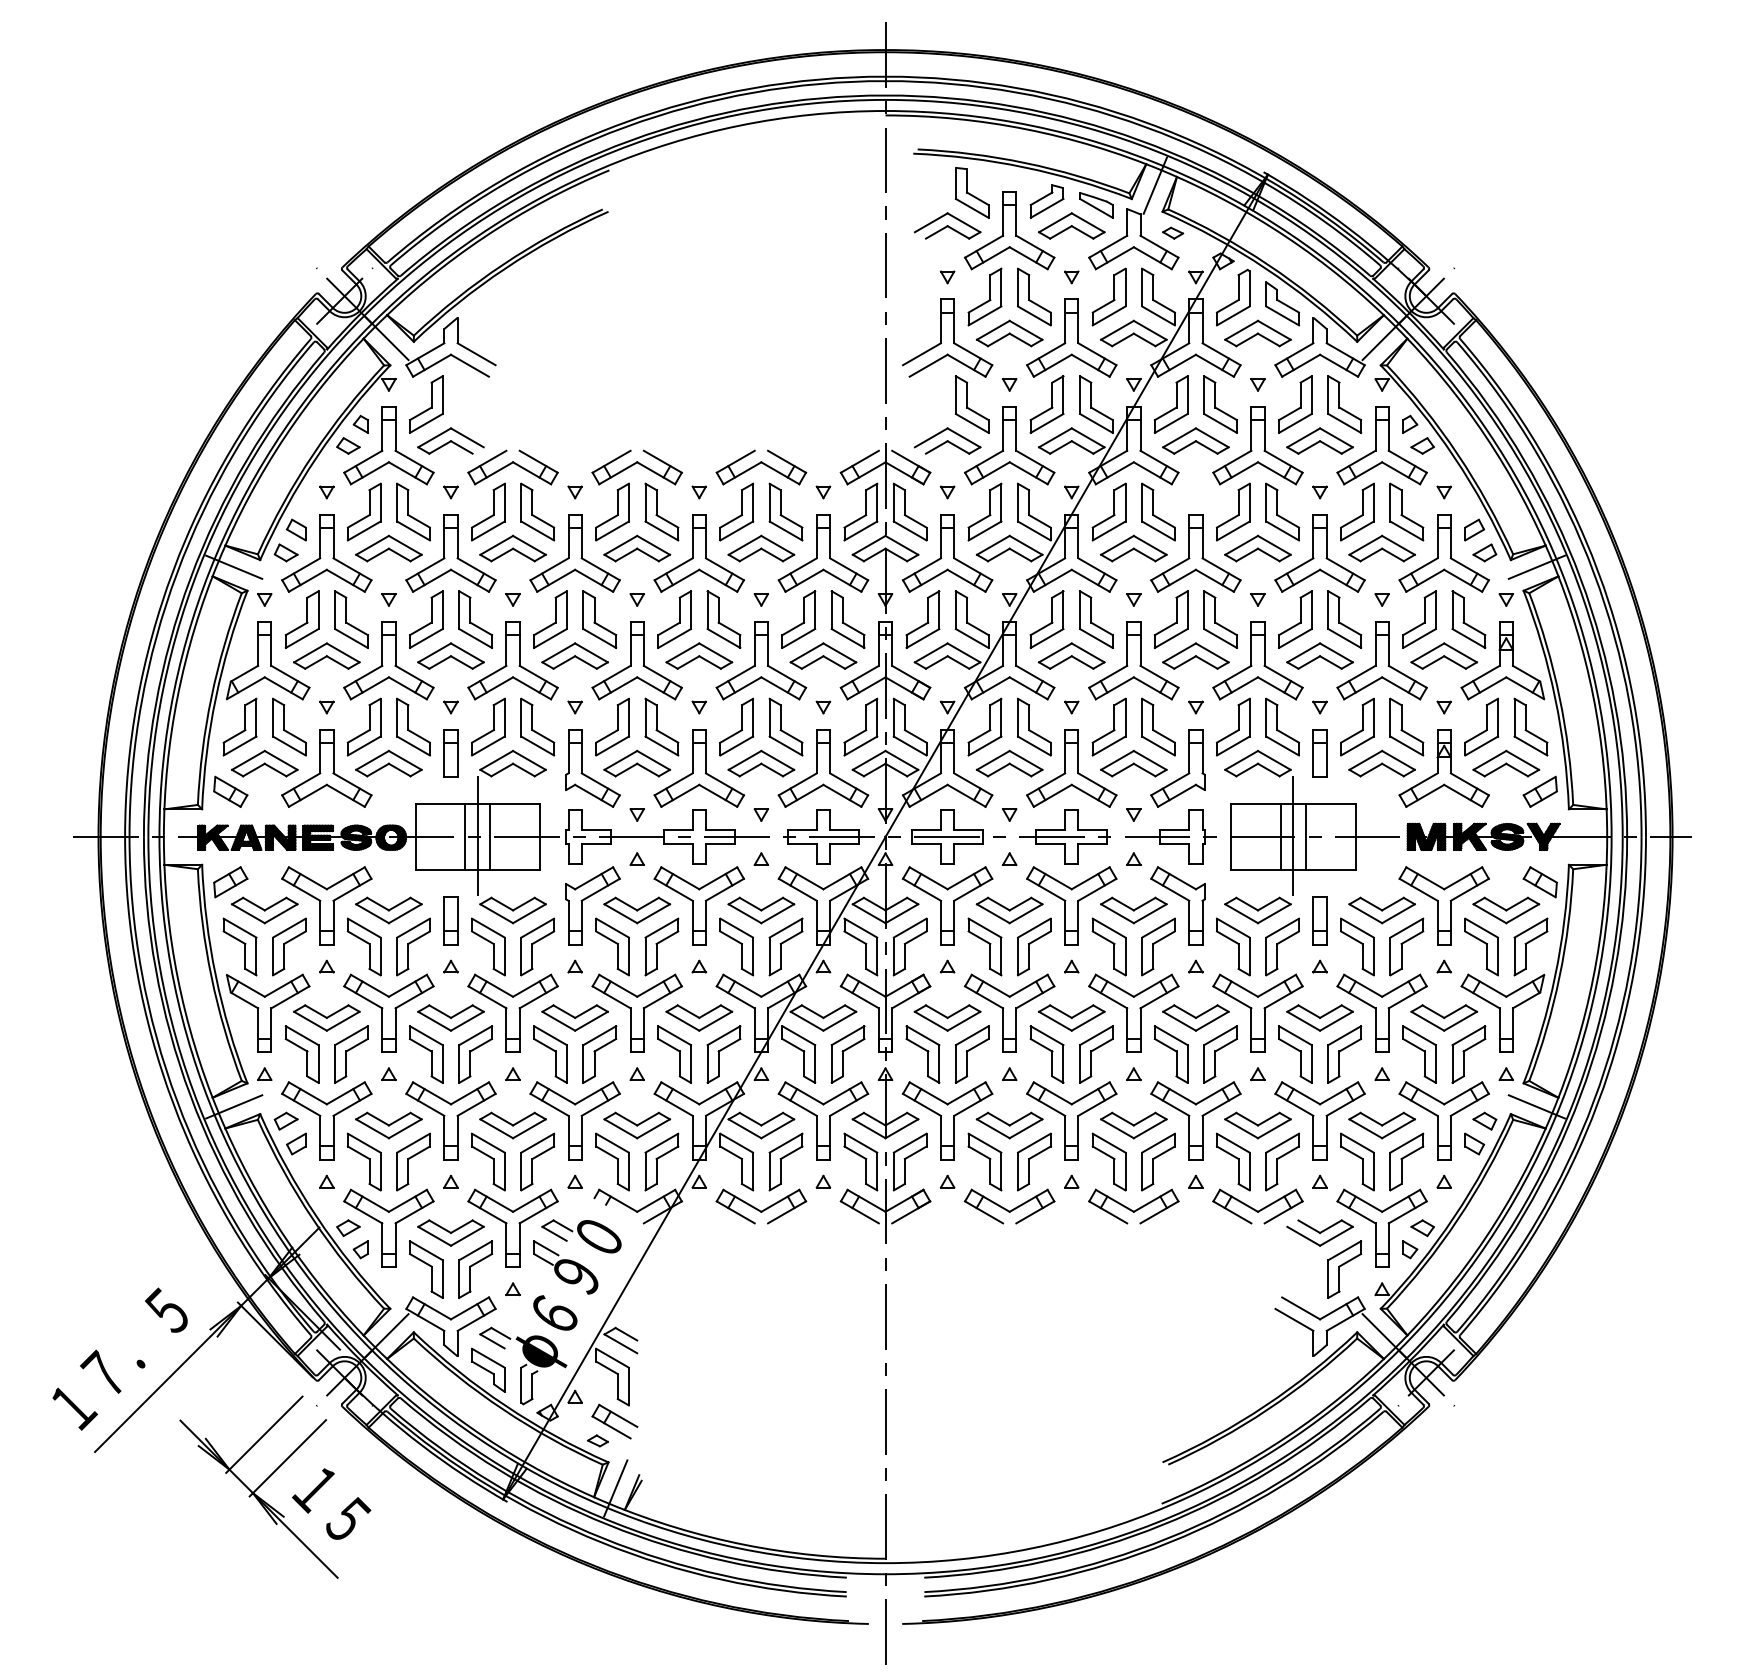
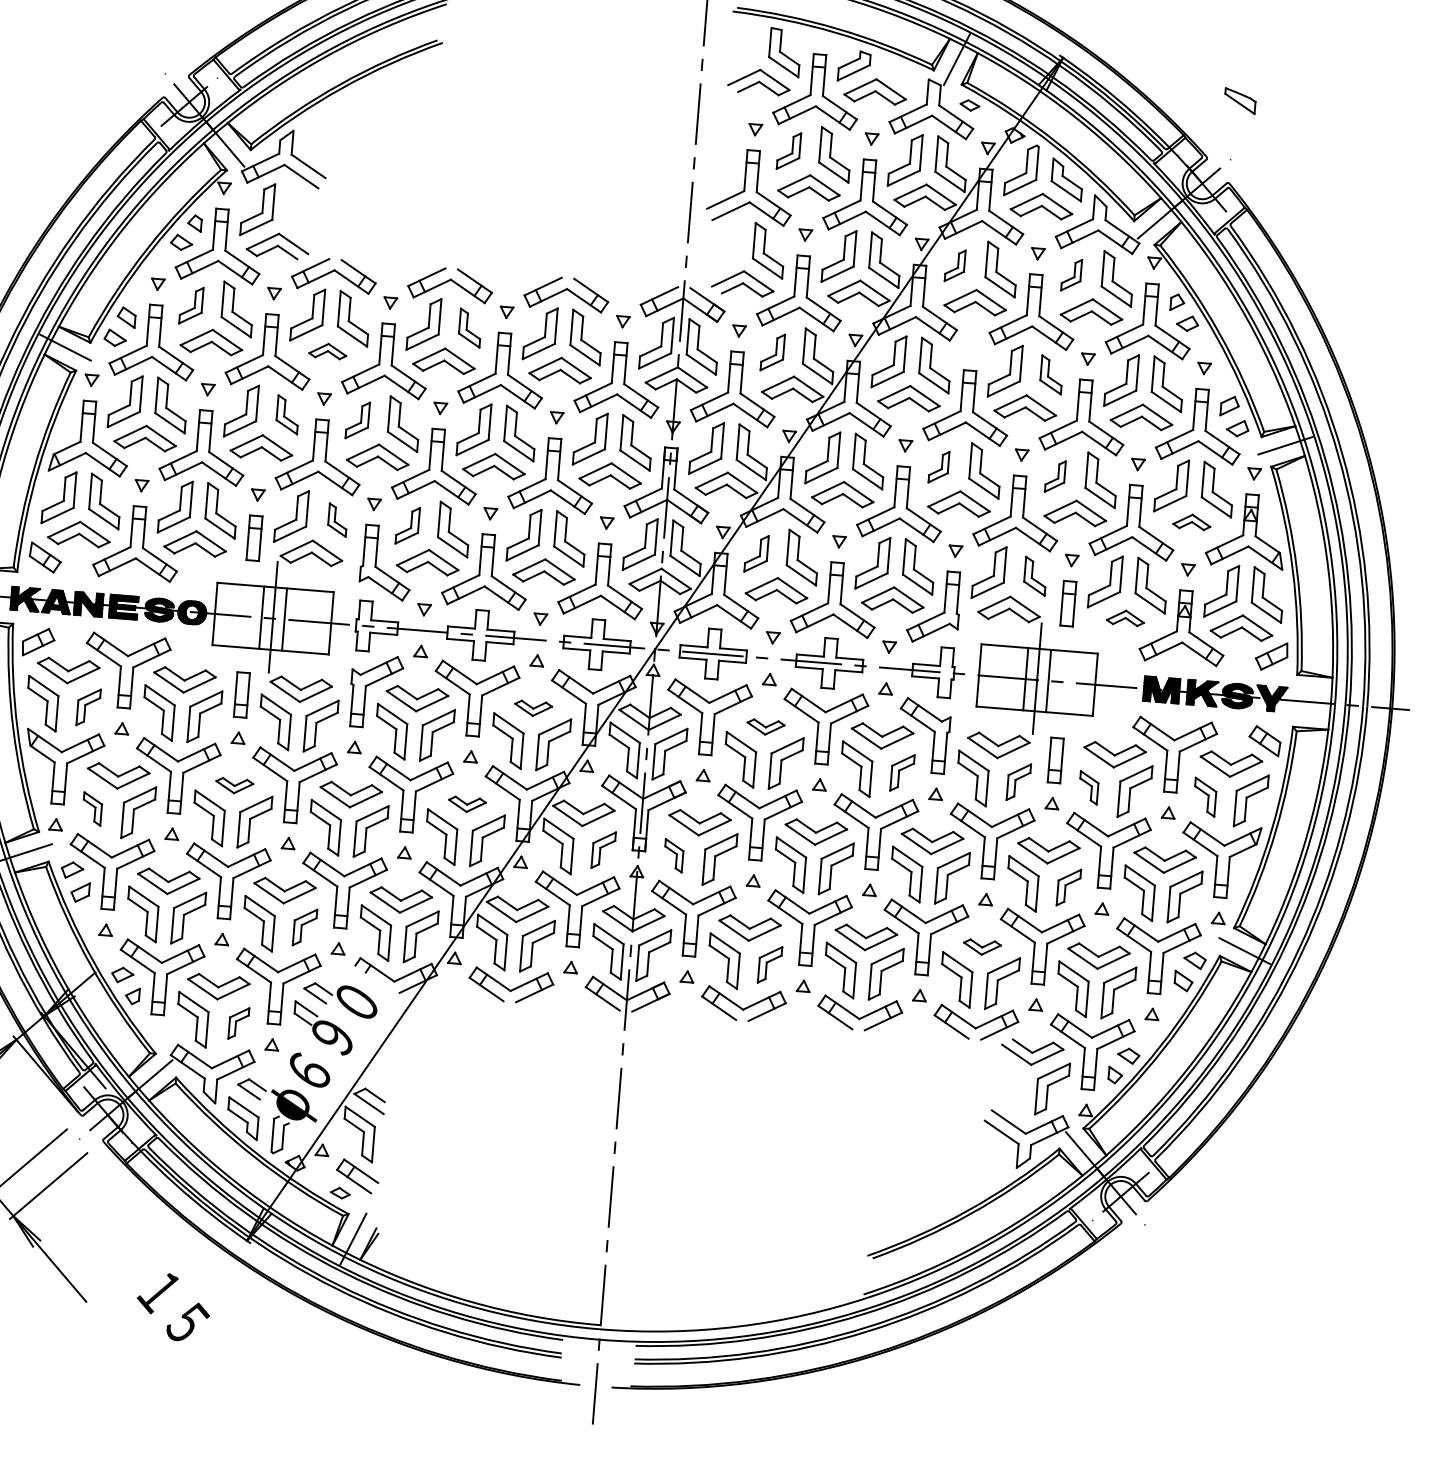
part: (1096, 205) -> (1240, 101), moved
part: (984, 296) -> (788, 150), size x0.7
part: (1170, 404) -> (954, 265), size x0.6
part: (1295, 404) -> (1071, 275), size x0.6
part: (363, 511) -> (190, 305), size x0.7
part: (661, 511) -> (469, 327), size x0.7
part: (984, 511) -> (772, 351), size x0.7
part: (1282, 511) -> (1051, 374), size x0.7
part: (512, 548) -> (327, 351), size x0.6
part: (475, 619) -> (287, 414), size x0.7
part: (550, 619) -> (357, 420), size x0.7
part: (1170, 619) -> (938, 467), size x0.6
part: (1295, 619) -> (1055, 476), size x0.6
part: (1444, 655) -> (1192, 521), size x0.6
part: (537, 726) -> (337, 519), size x0.6
part: (612, 726) -> (407, 525), size x0.7
part: (984, 726) -> (756, 553), size x0.7
part: (1282, 726) -> (1035, 575), size x0.7
part: (1381, 763) -> (1125, 617), size x0.6
part: (761, 910) -> (533, 708), size x0.6
part: (1009, 910) -> (765, 727), size x0.6
part: (289, 946) -> (88, 706), size x0.7
part: (1158, 946) -> (902, 772), size x0.7
part: (1282, 946) -> (1018, 781), size x0.7
part: (1357, 946) -> (1088, 787), size x0.6
part: (1481, 946) -> (1205, 796), size x0.7
part: (450, 1017) -> (234, 785), size x0.6
part: (699, 1017) -> (467, 804), size x0.6
part: (301, 1054) -> (91, 808), size x0.6
part: (847, 1054) -> (603, 850), size x0.7
part: (922, 1054) -> (673, 855), size x0.6
part: (1344, 1054) -> (1068, 887), size x0.7
part: (1257, 1125) -> (981, 947), size x0.6
part: (537, 1161) -> (304, 926), size x0.7
part: (1034, 1161) -> (770, 964), size x0.7
part: (475, 1269) -> (238, 1023), size x0.6
text: (331, 1503) -> (173, 1306), moved

